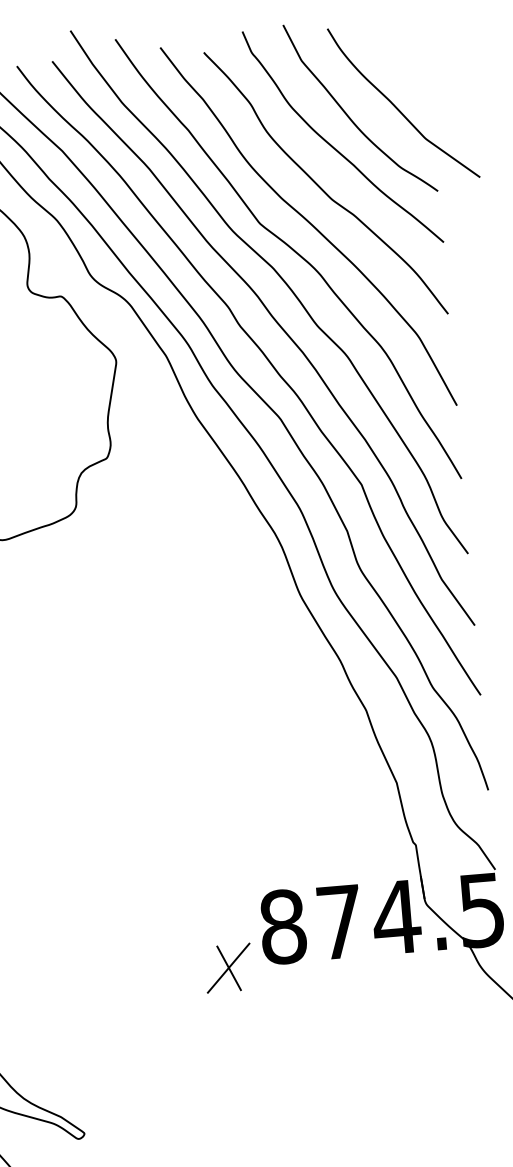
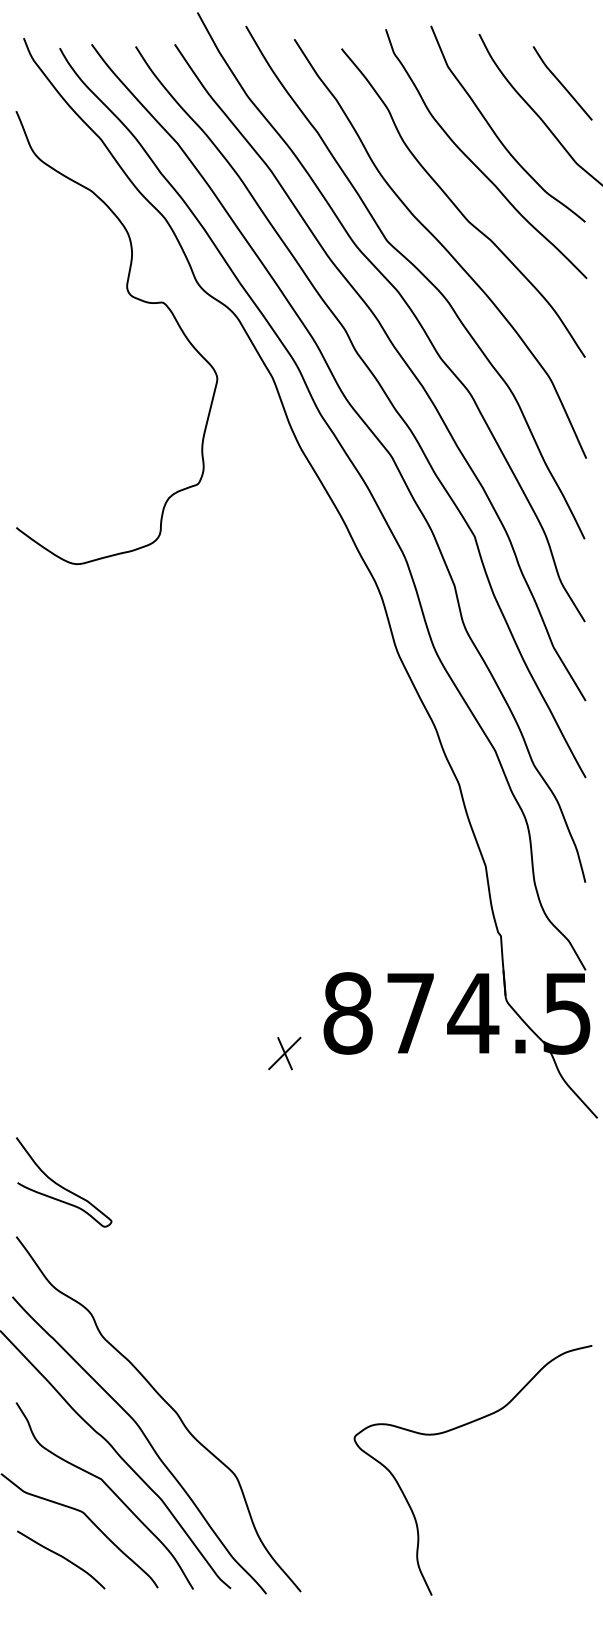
curve: (406, 67) -> (562, 83), added
part: (228, 968) -> (284, 1053), size x0.62

